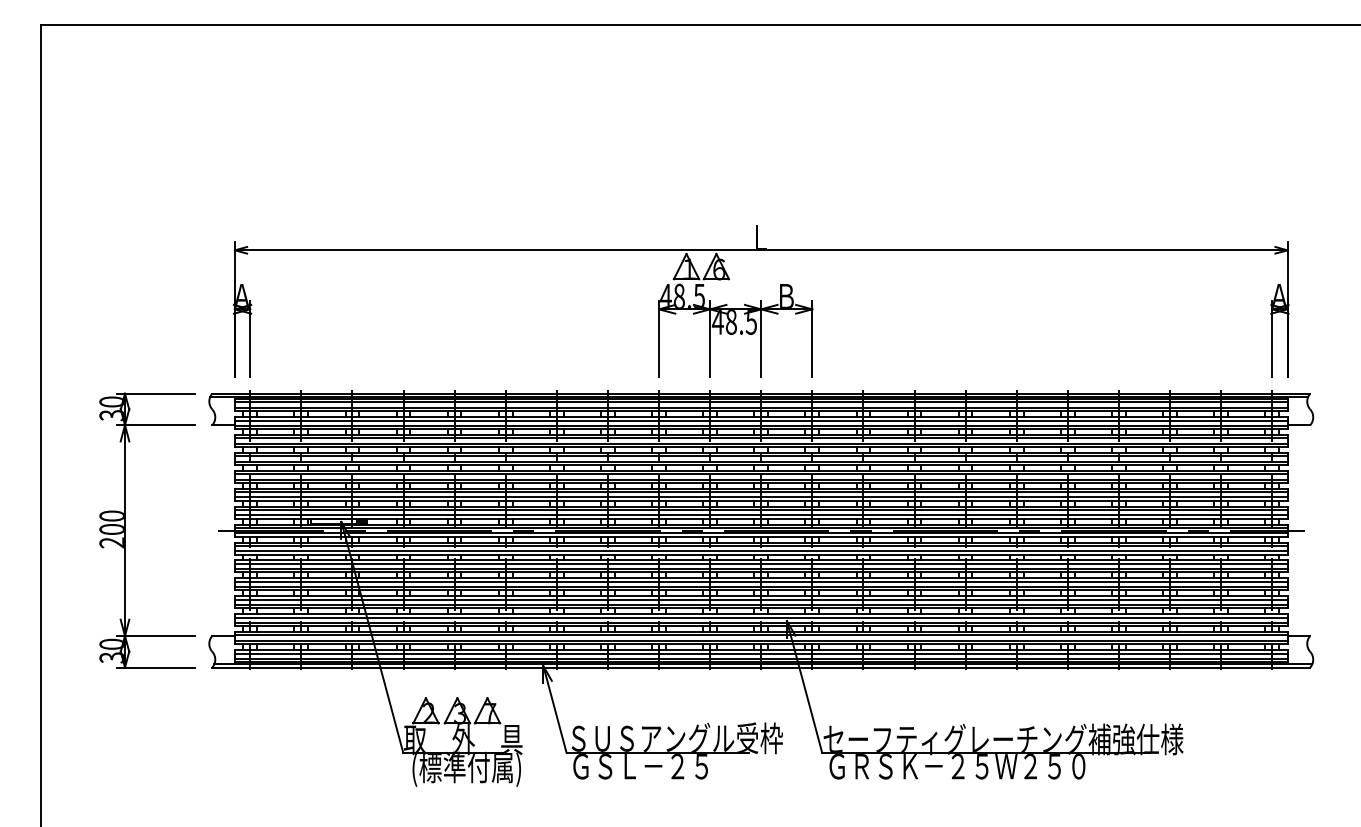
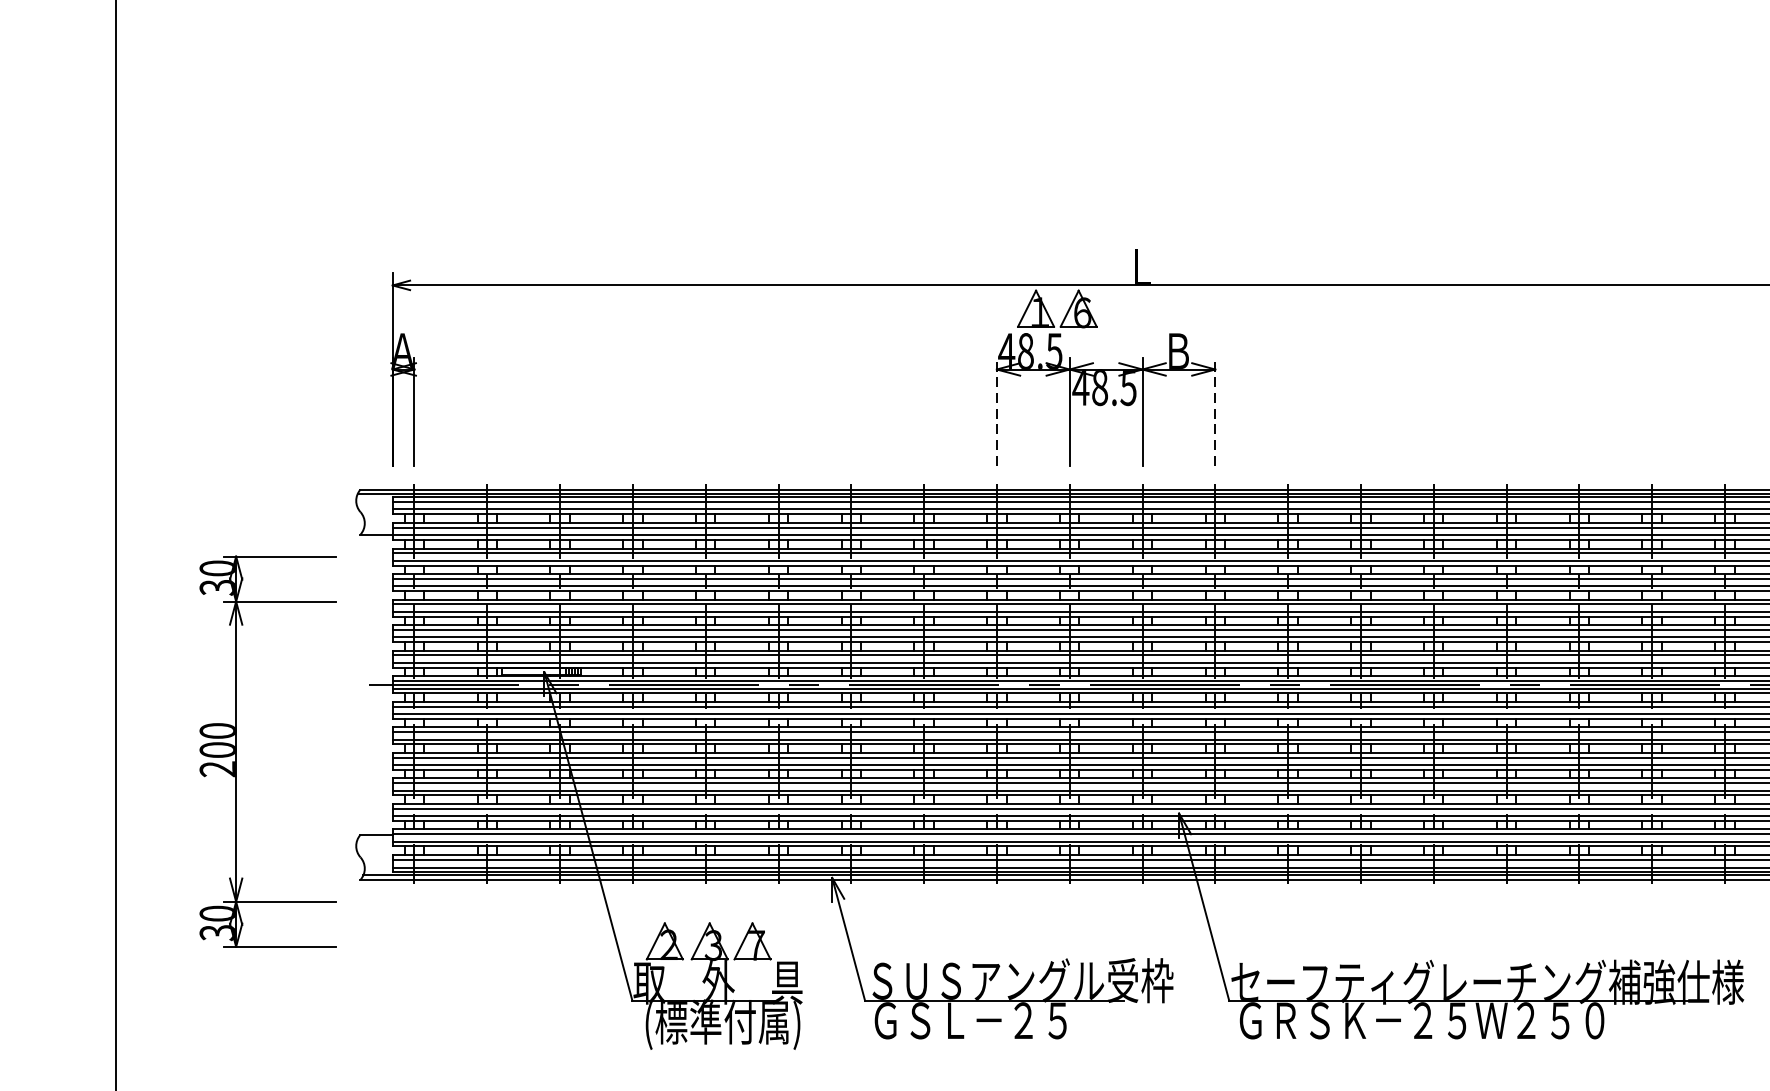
line: (659, 338) -> (997, 411), solid -> dashed
line: (812, 338) -> (1215, 411), solid -> dashed
part: (125, 530) -> (236, 751), moved

